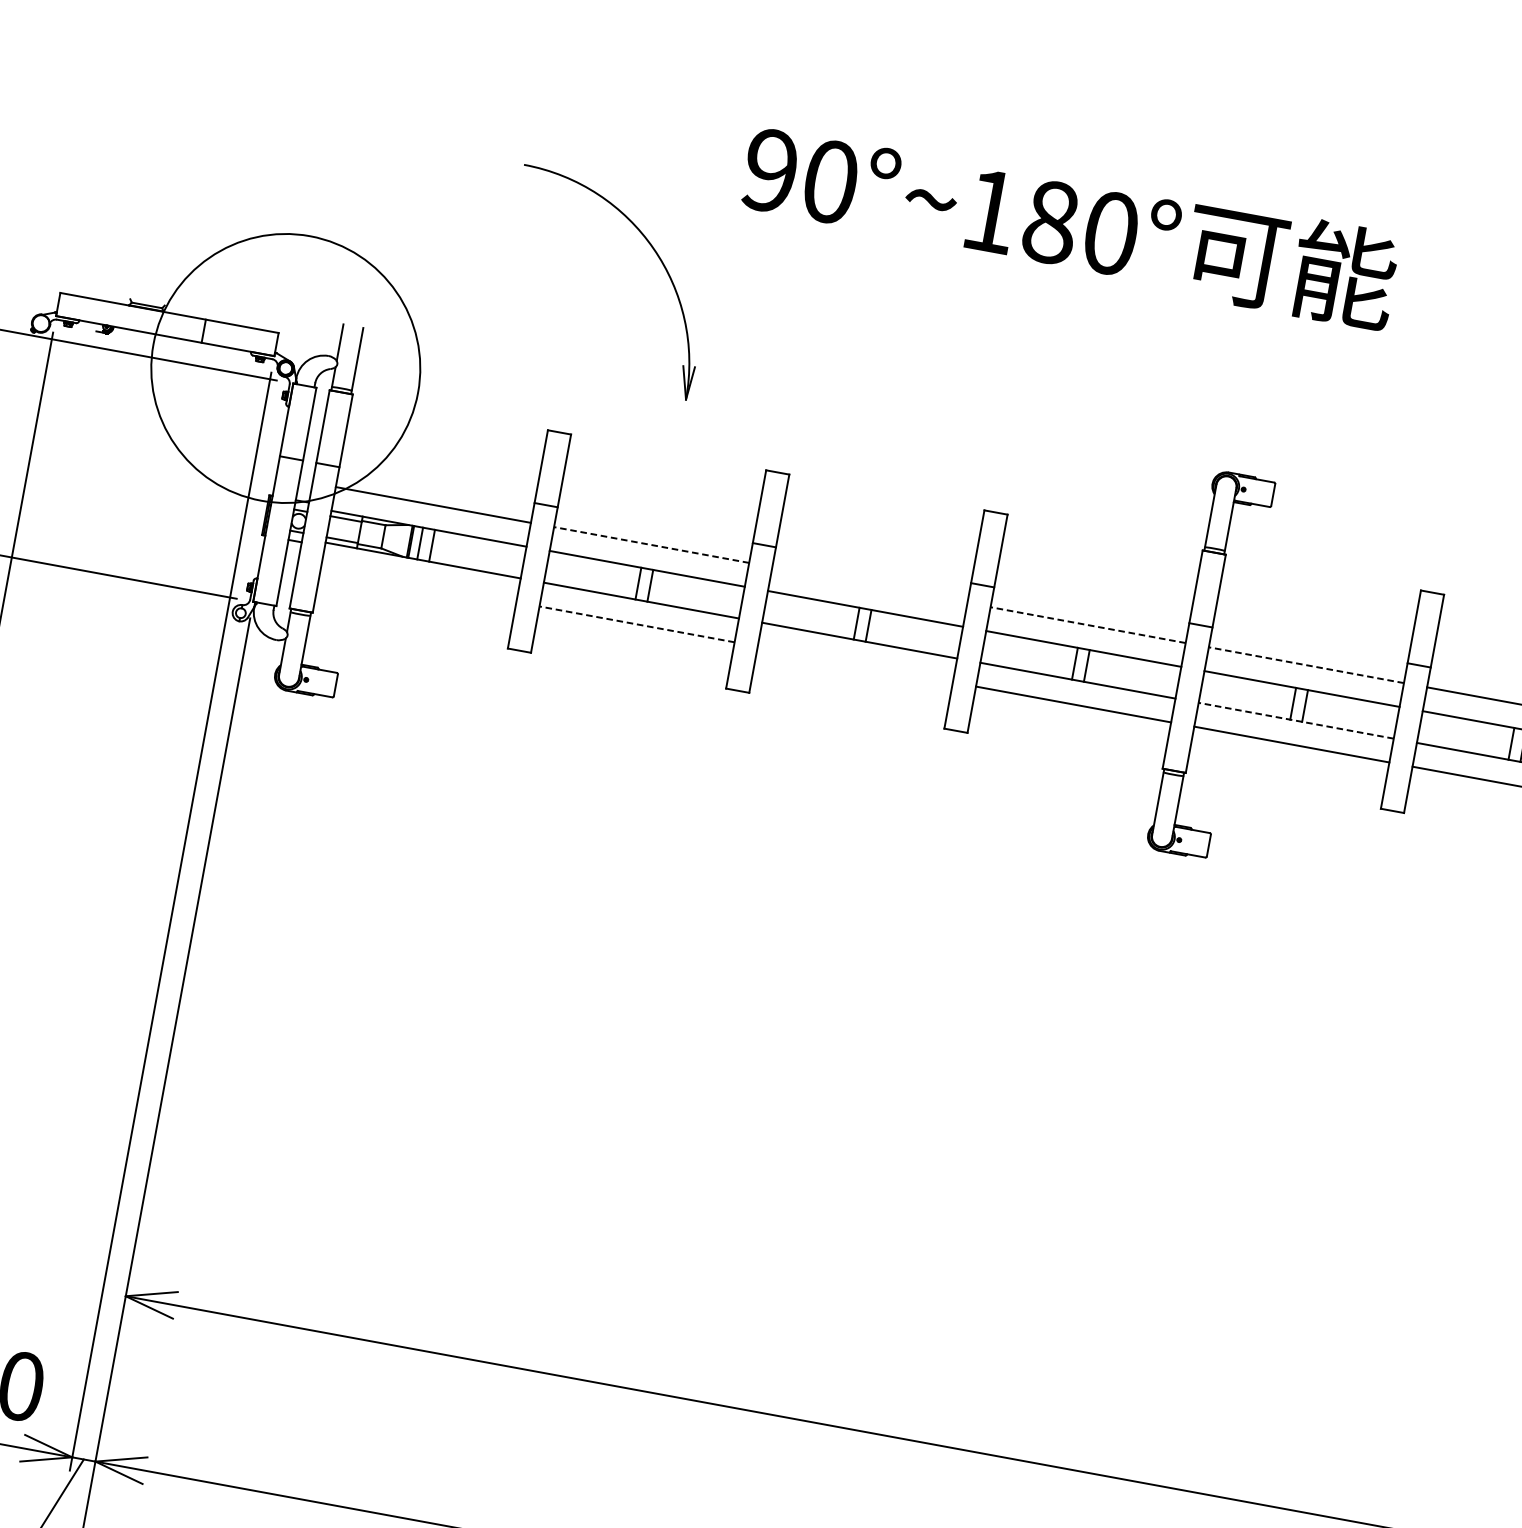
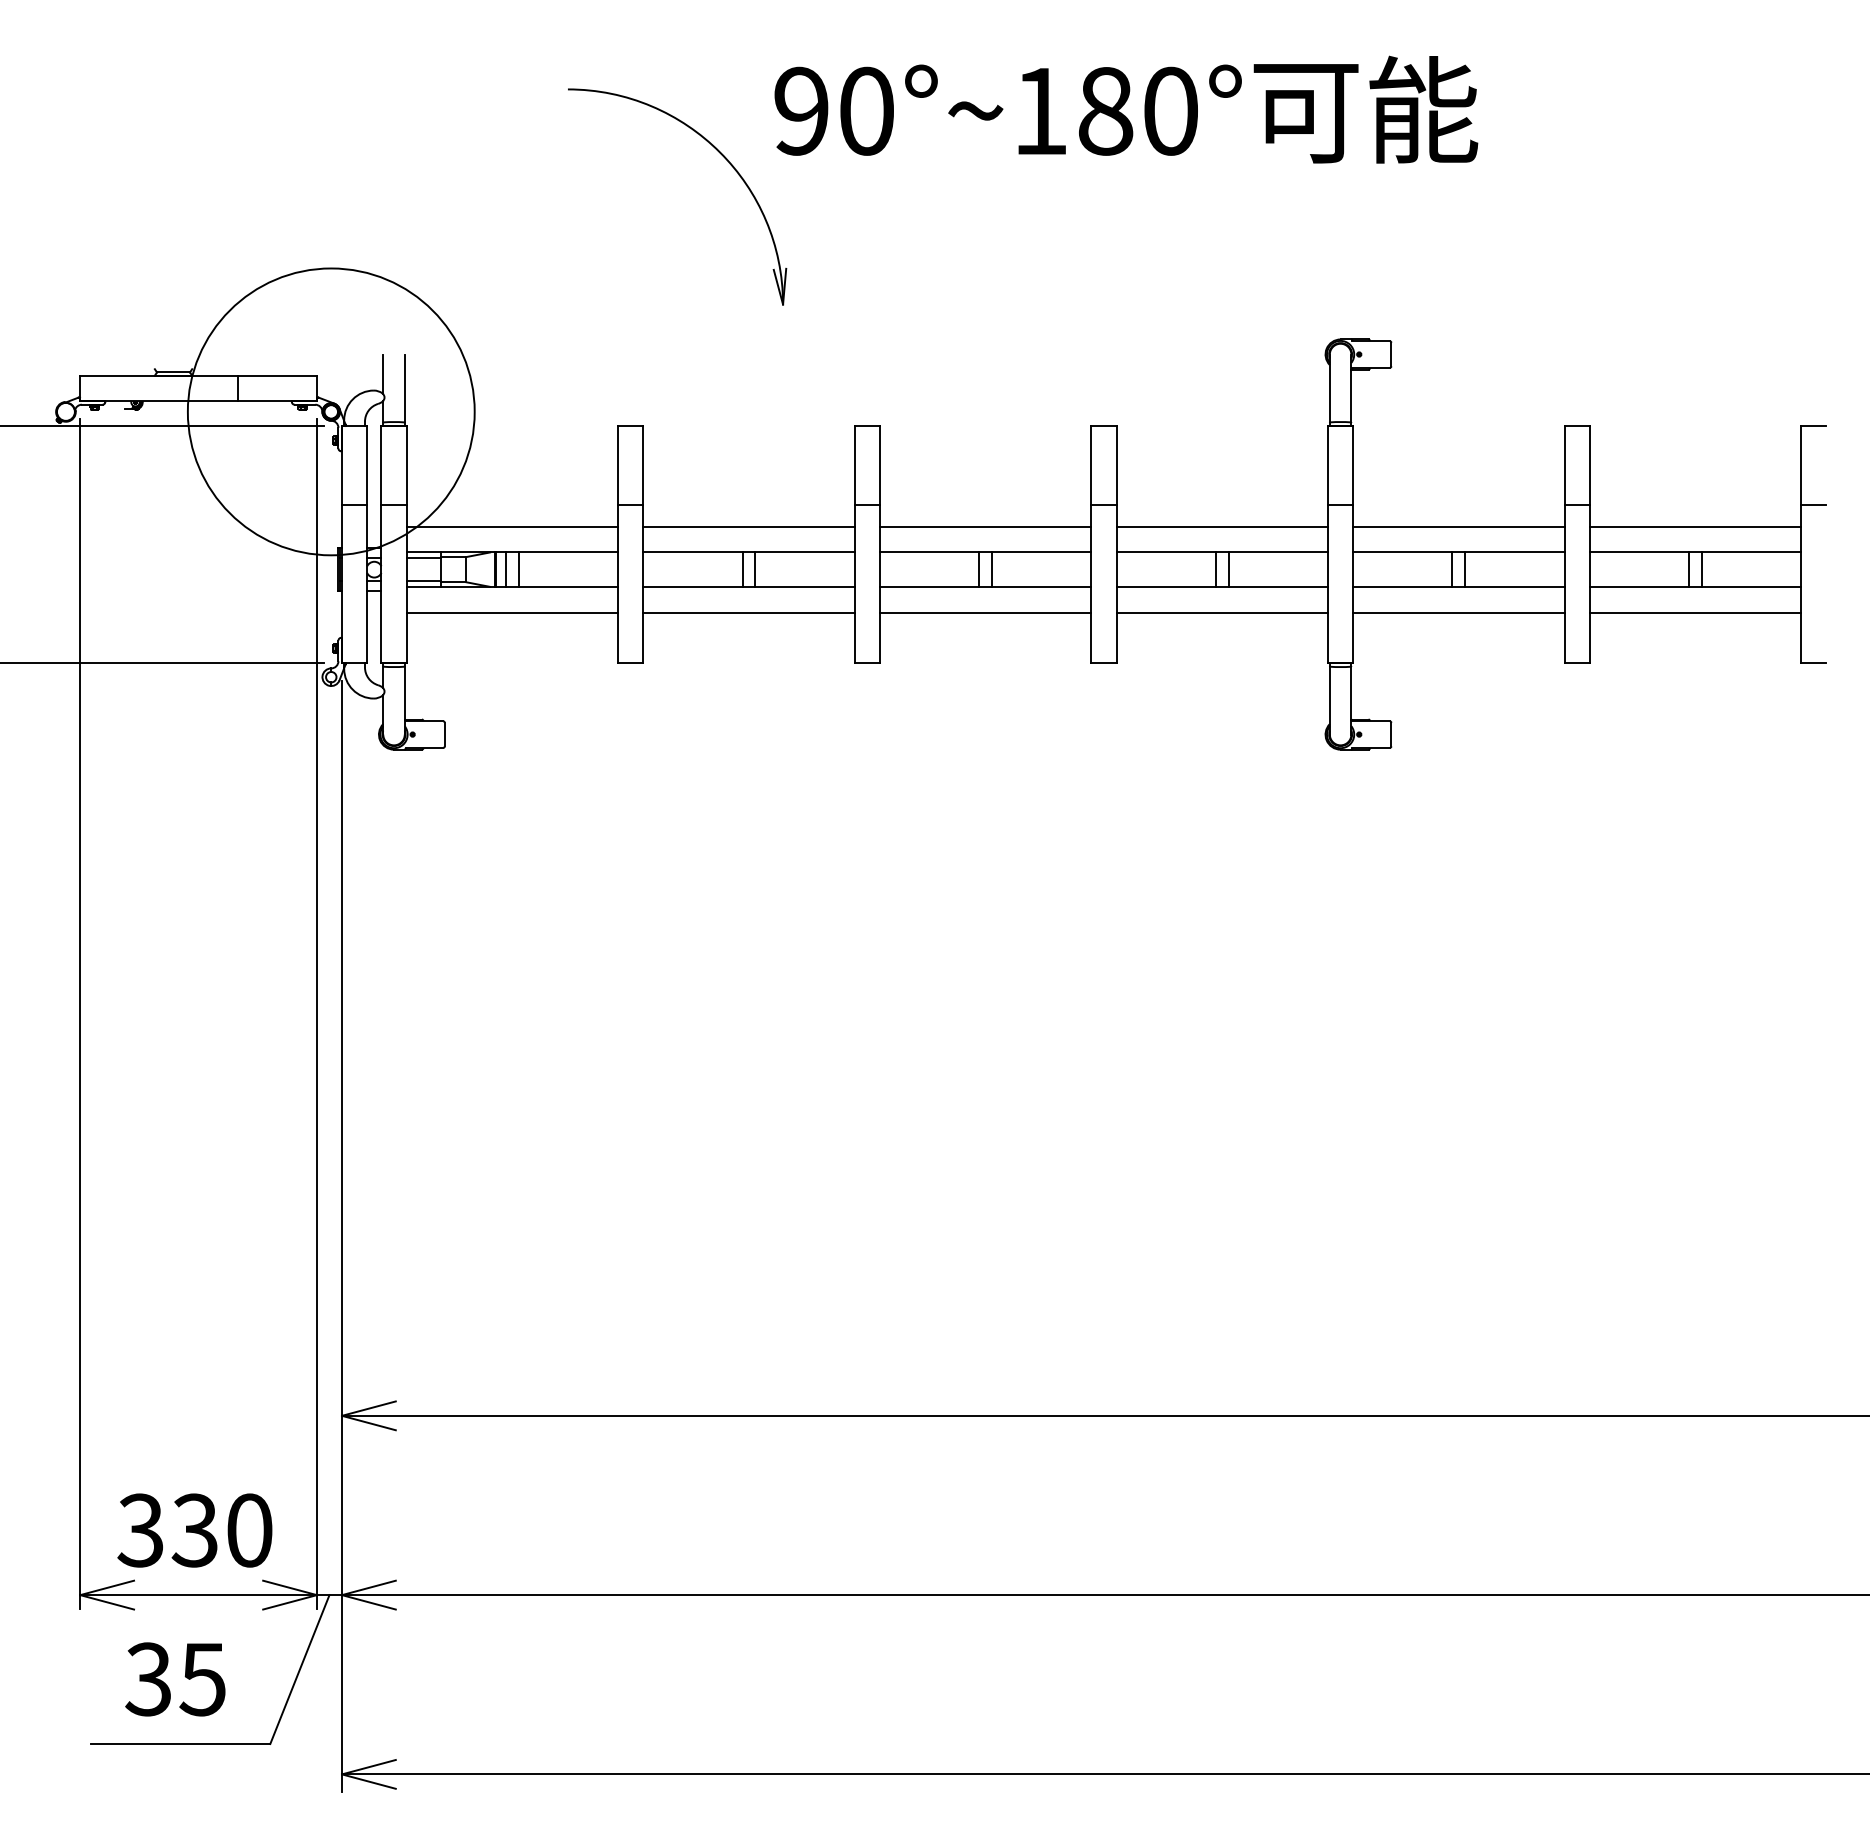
part: (652, 249) -> (719, 153), moved
line: (652, 544) -> (749, 526), dashed -> solid
line: (418, 584) -> (512, 612), added
line: (869, 584) -> (985, 526), added
line: (637, 624) -> (749, 612), dashed -> solid
line: (1088, 625) -> (1222, 526), dashed -> solid
line: (855, 664) -> (985, 612), added
line: (1306, 665) -> (1458, 526), dashed -> solid
line: (1295, 720) -> (1458, 586), dashed -> solid

